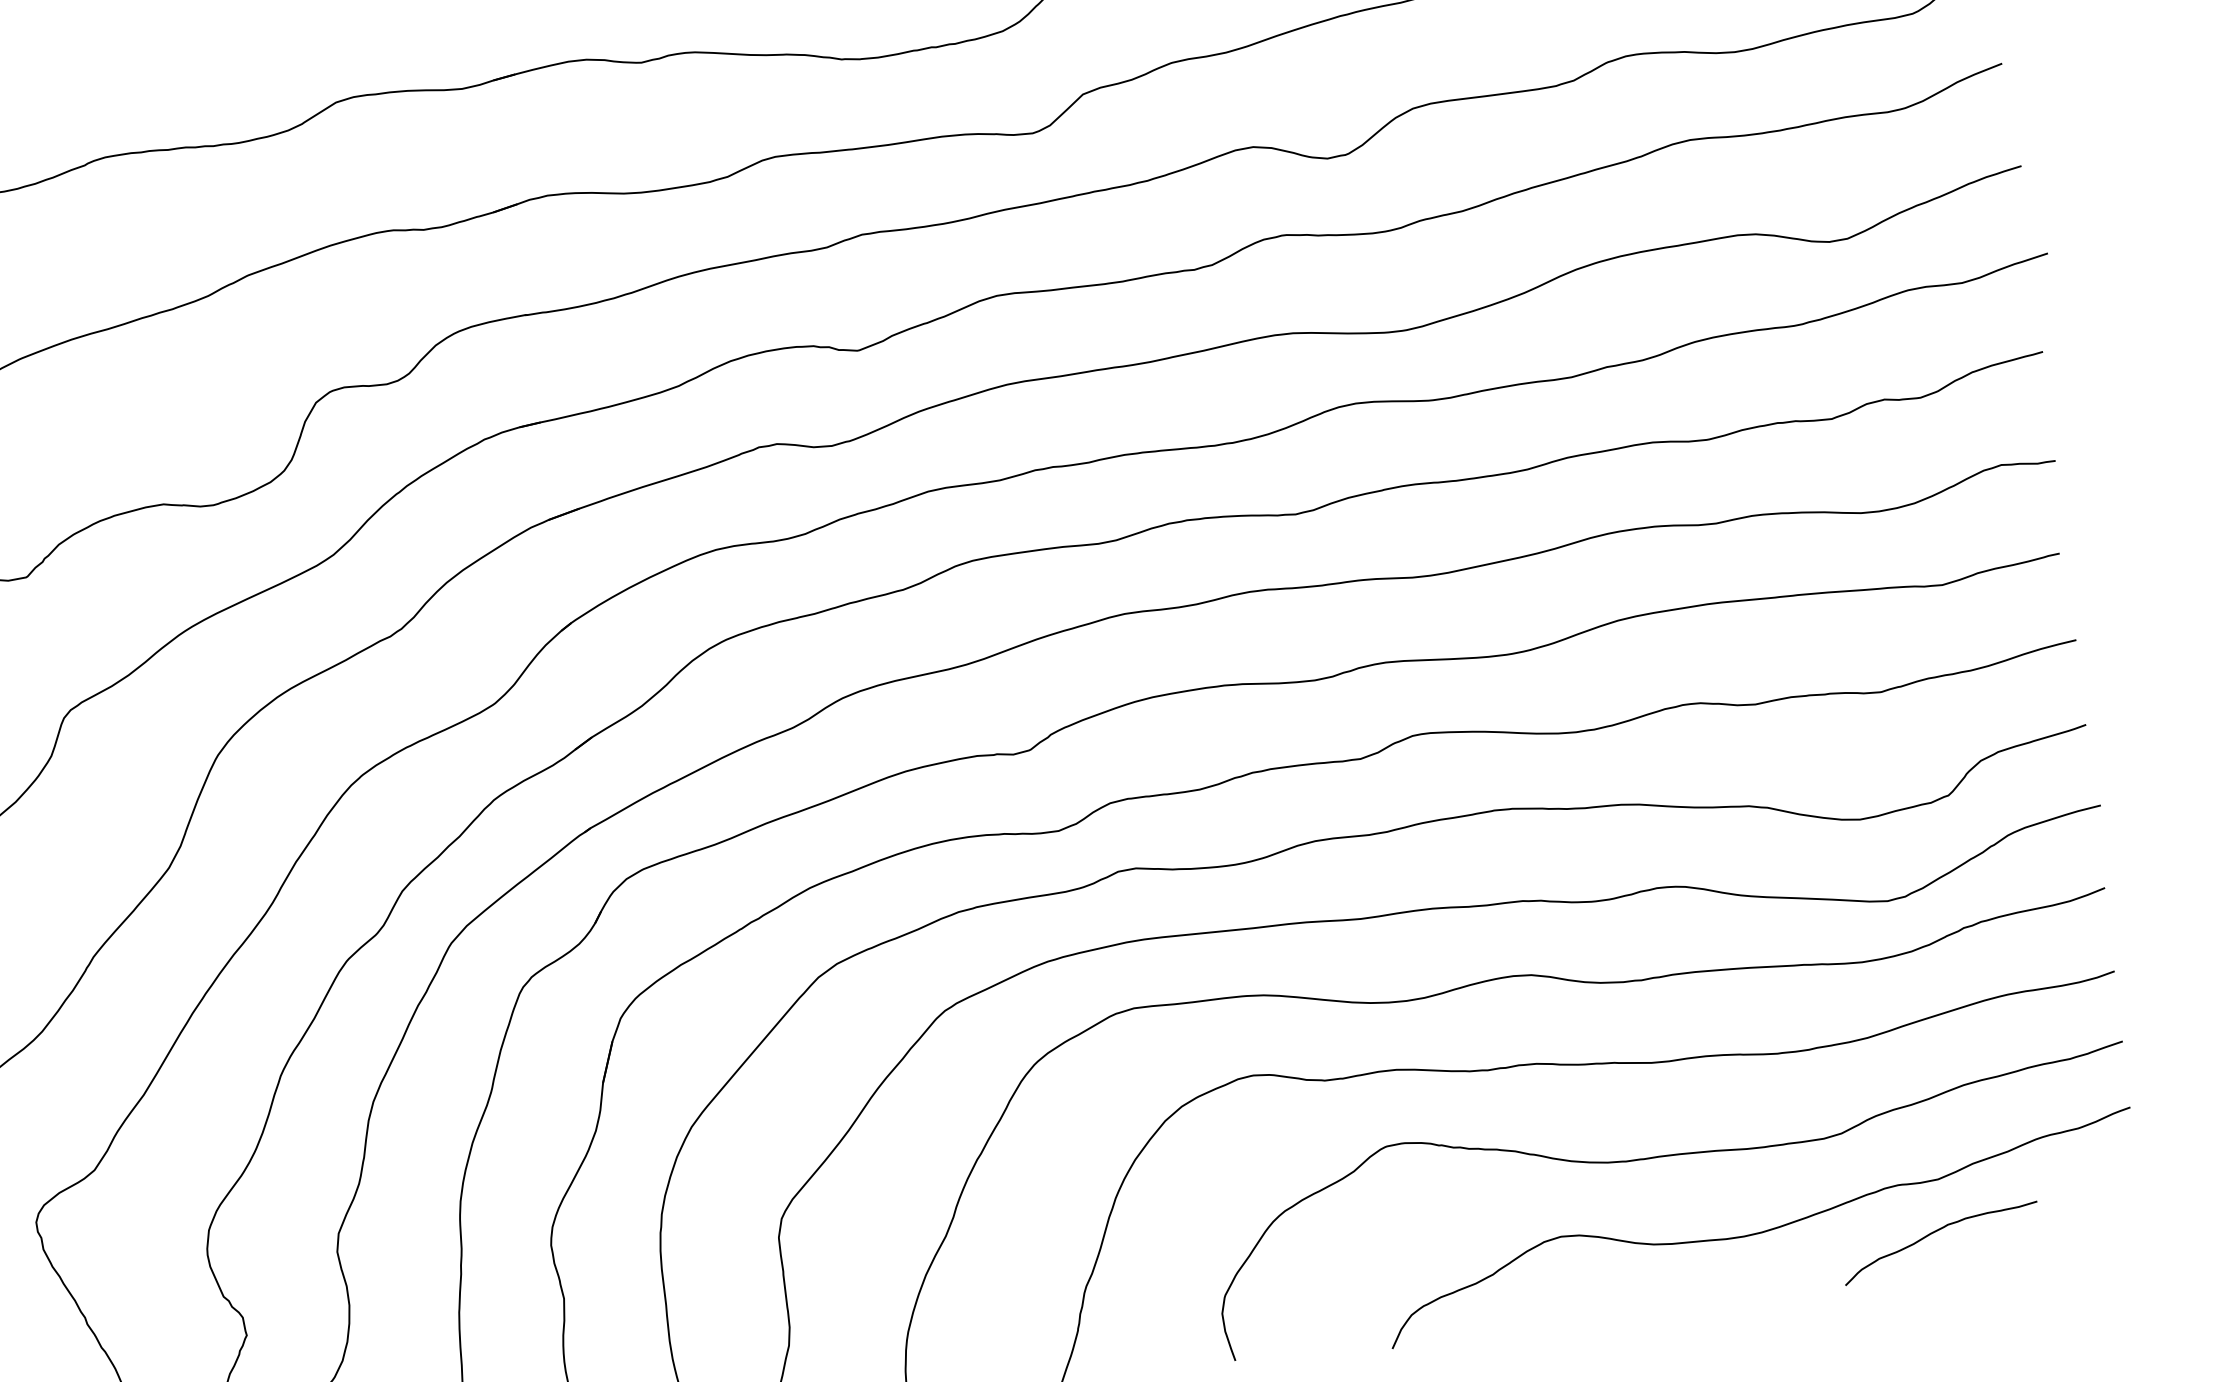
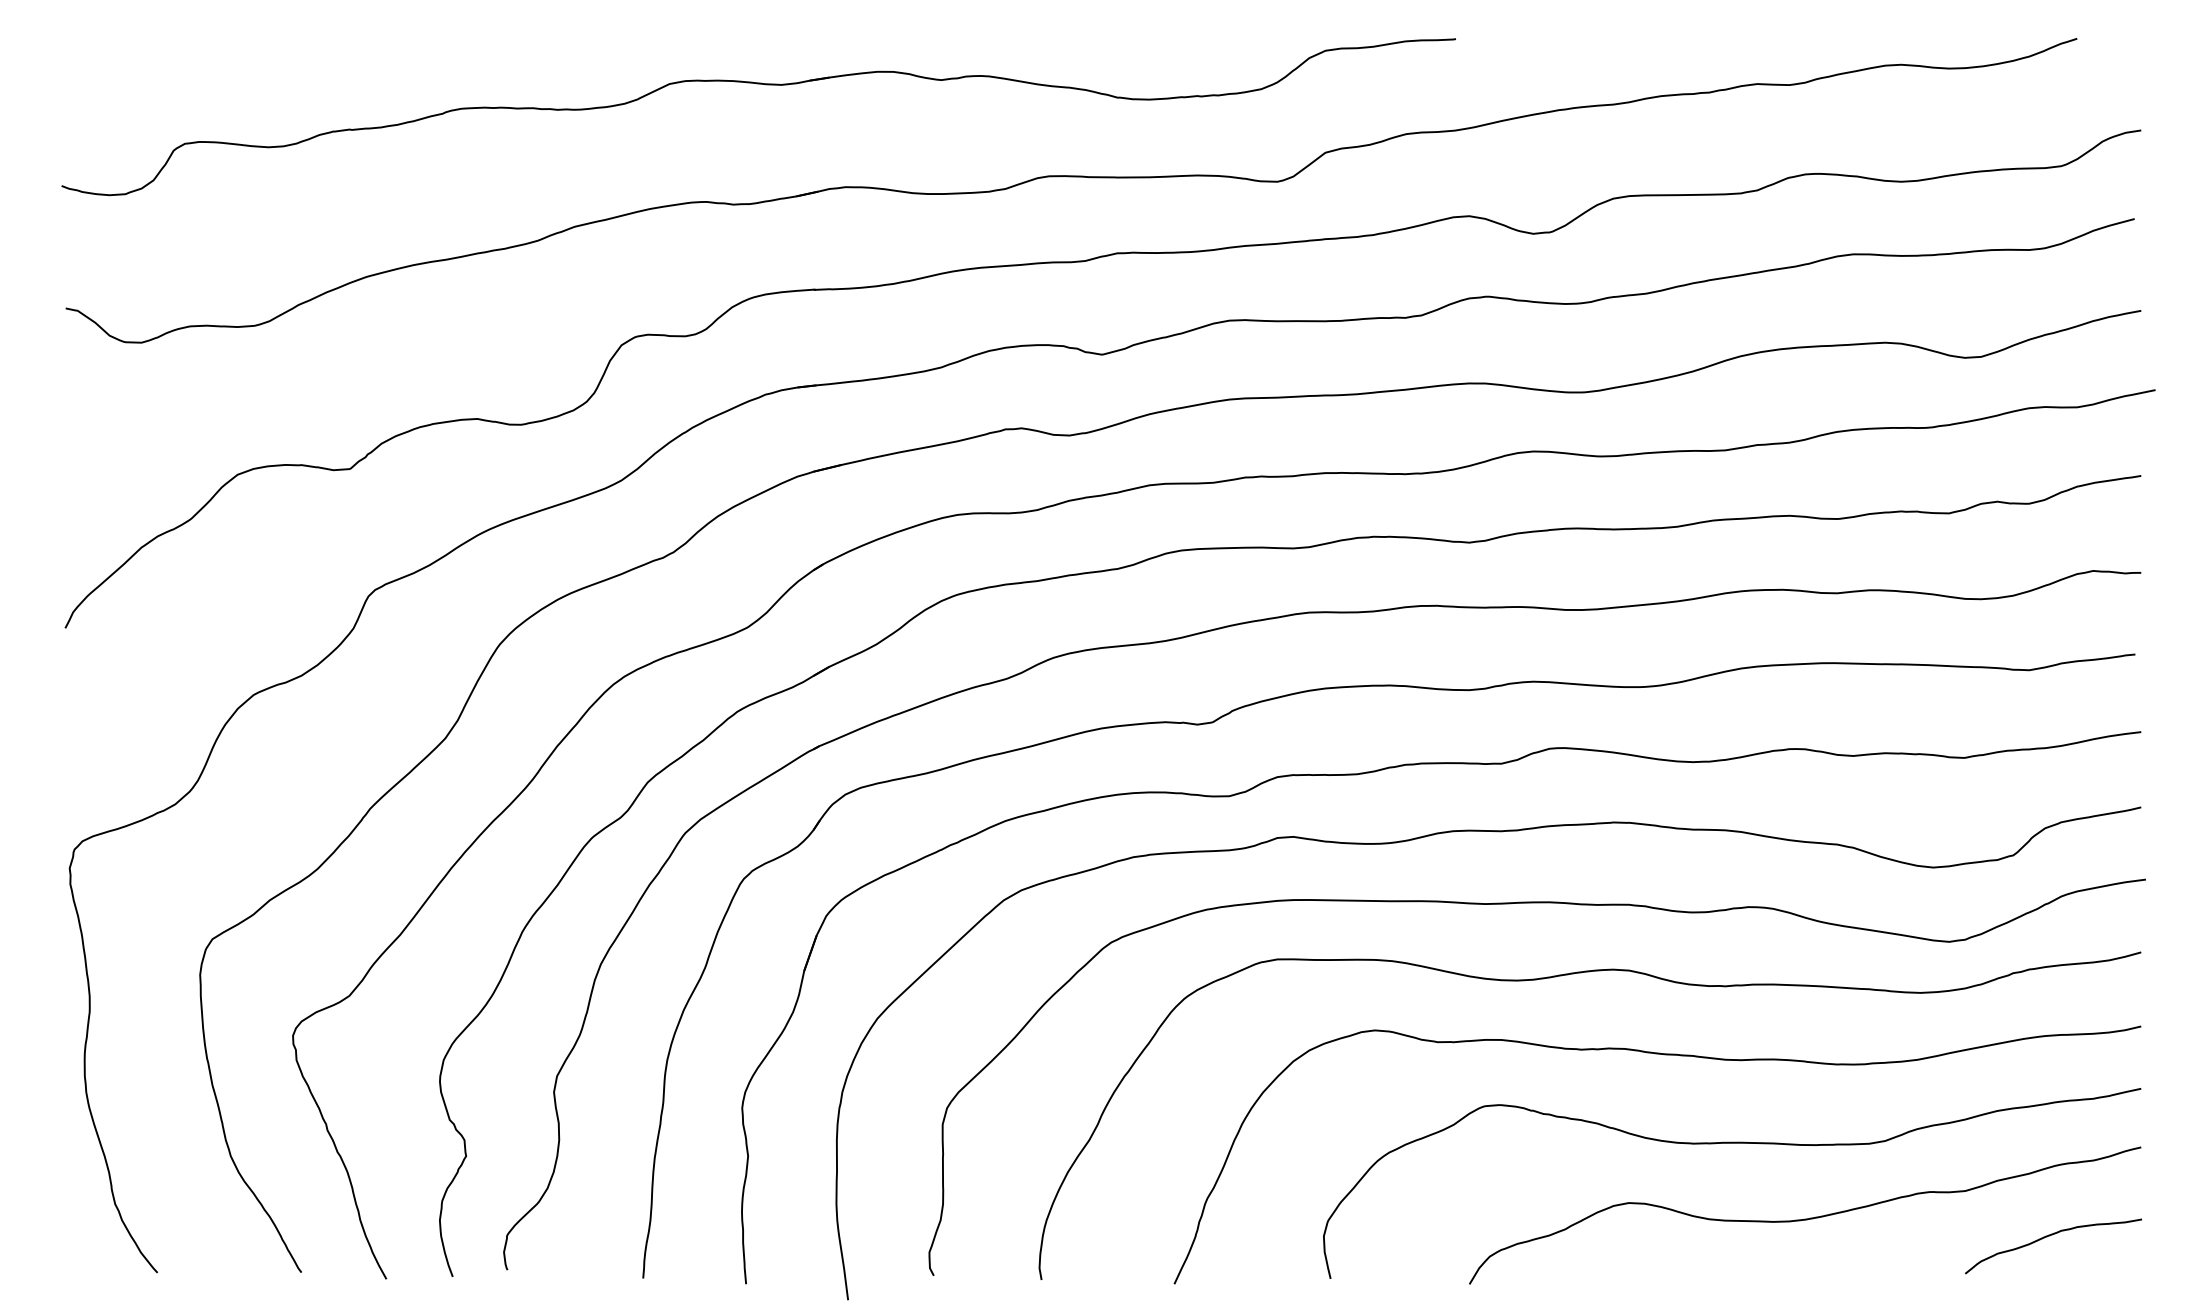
curve: (1935, 1232) -> (2049, 1236), moved

